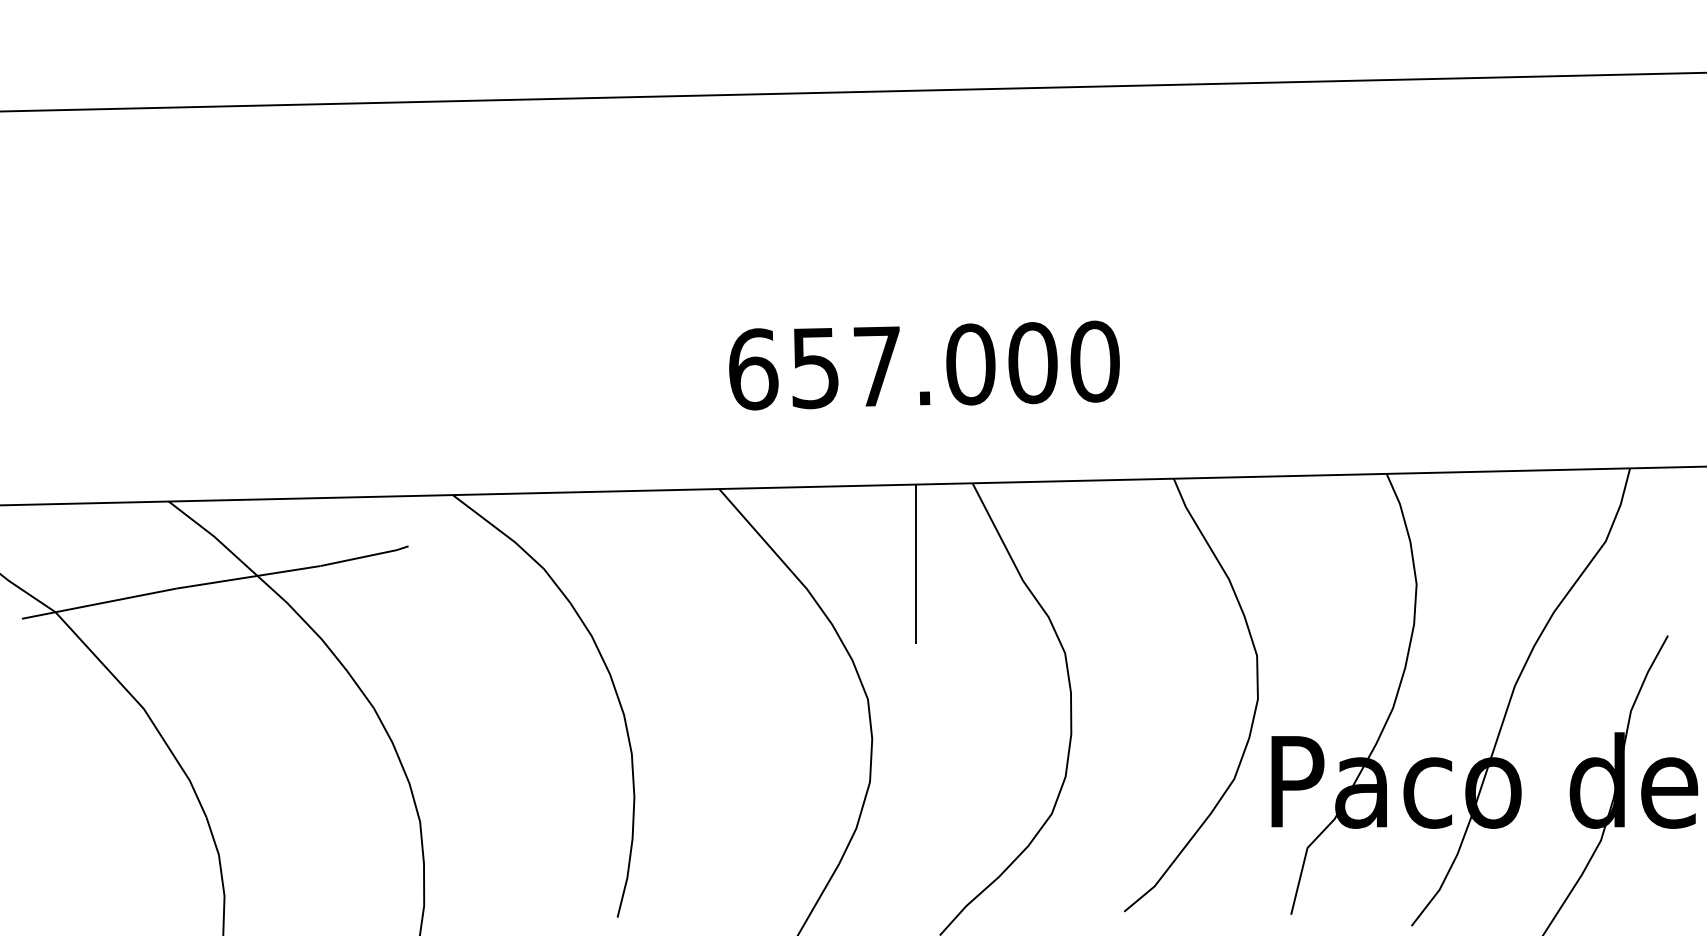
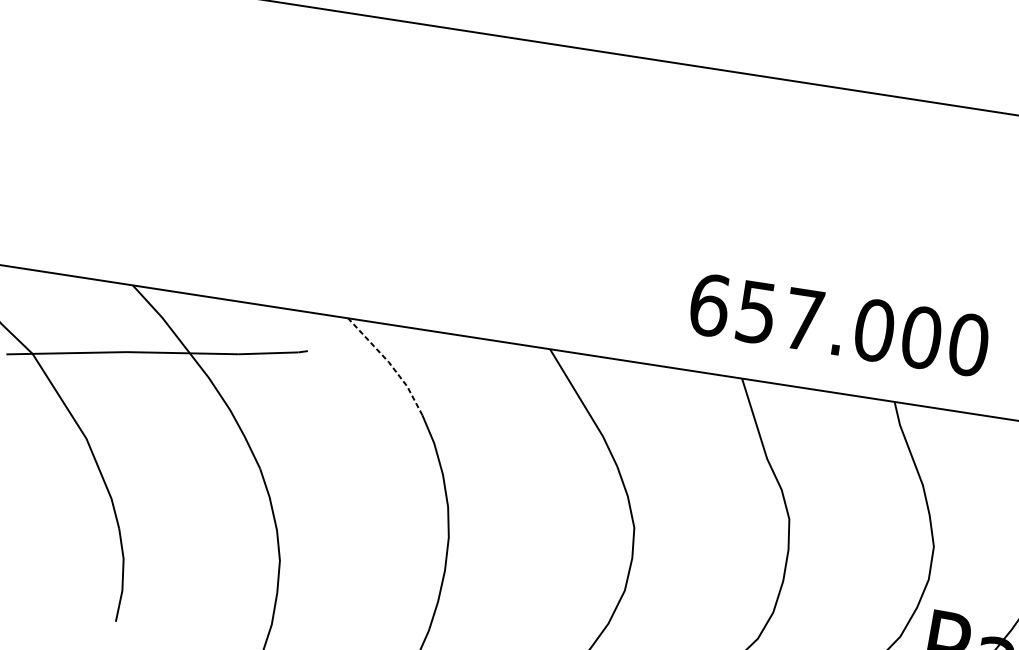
text: (924, 365) -> (839, 325), moved
line: (516, 543) -> (389, 363), solid -> dashed
line: (916, 563) -> (689, 431), removed

